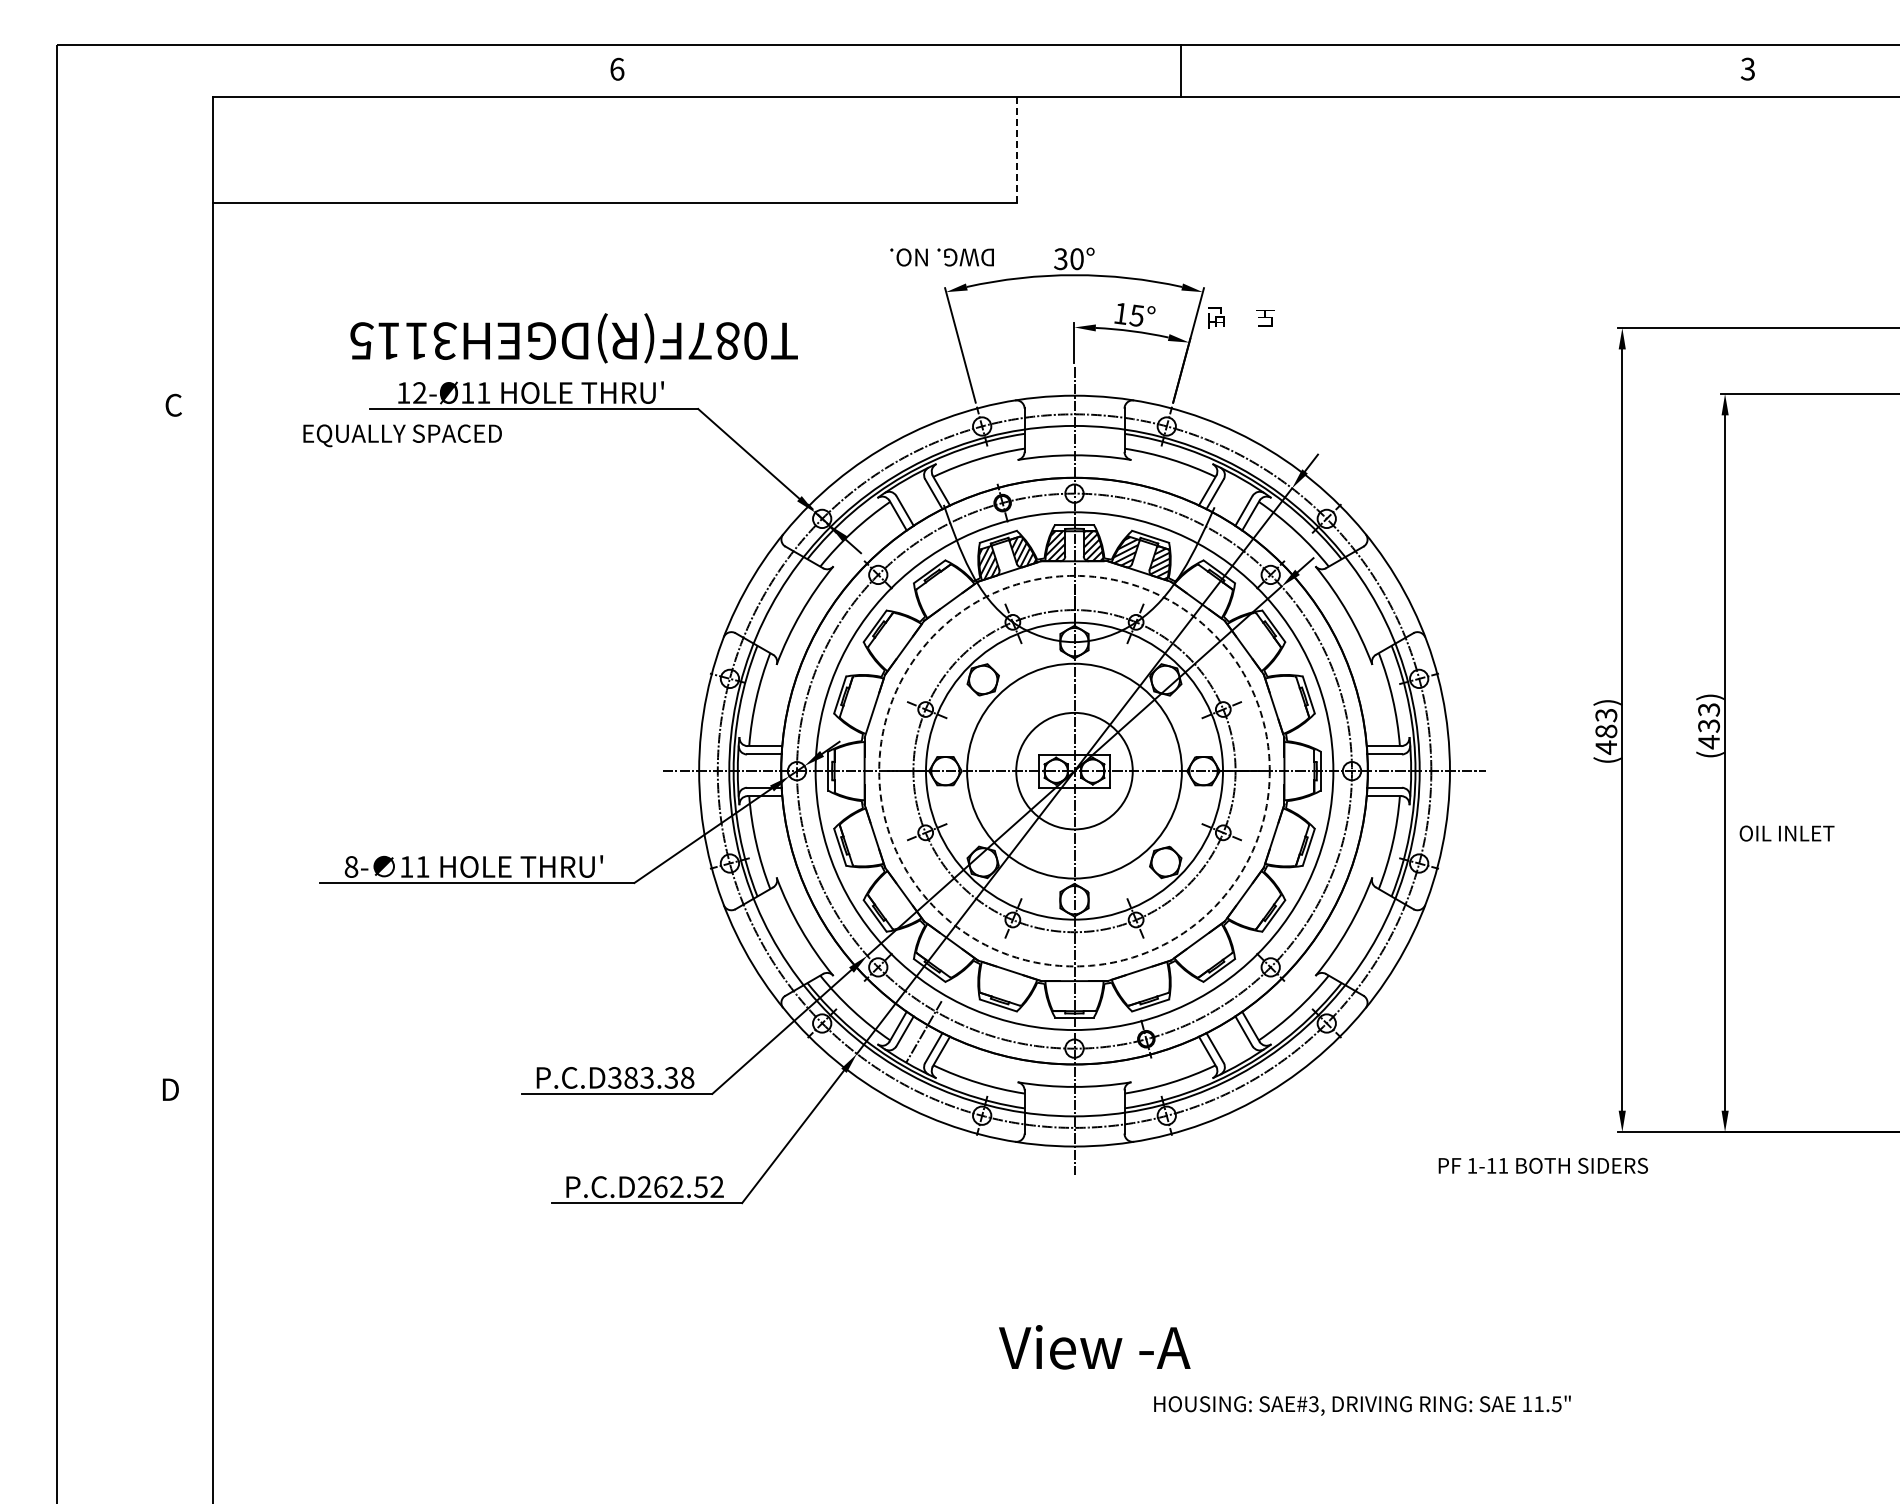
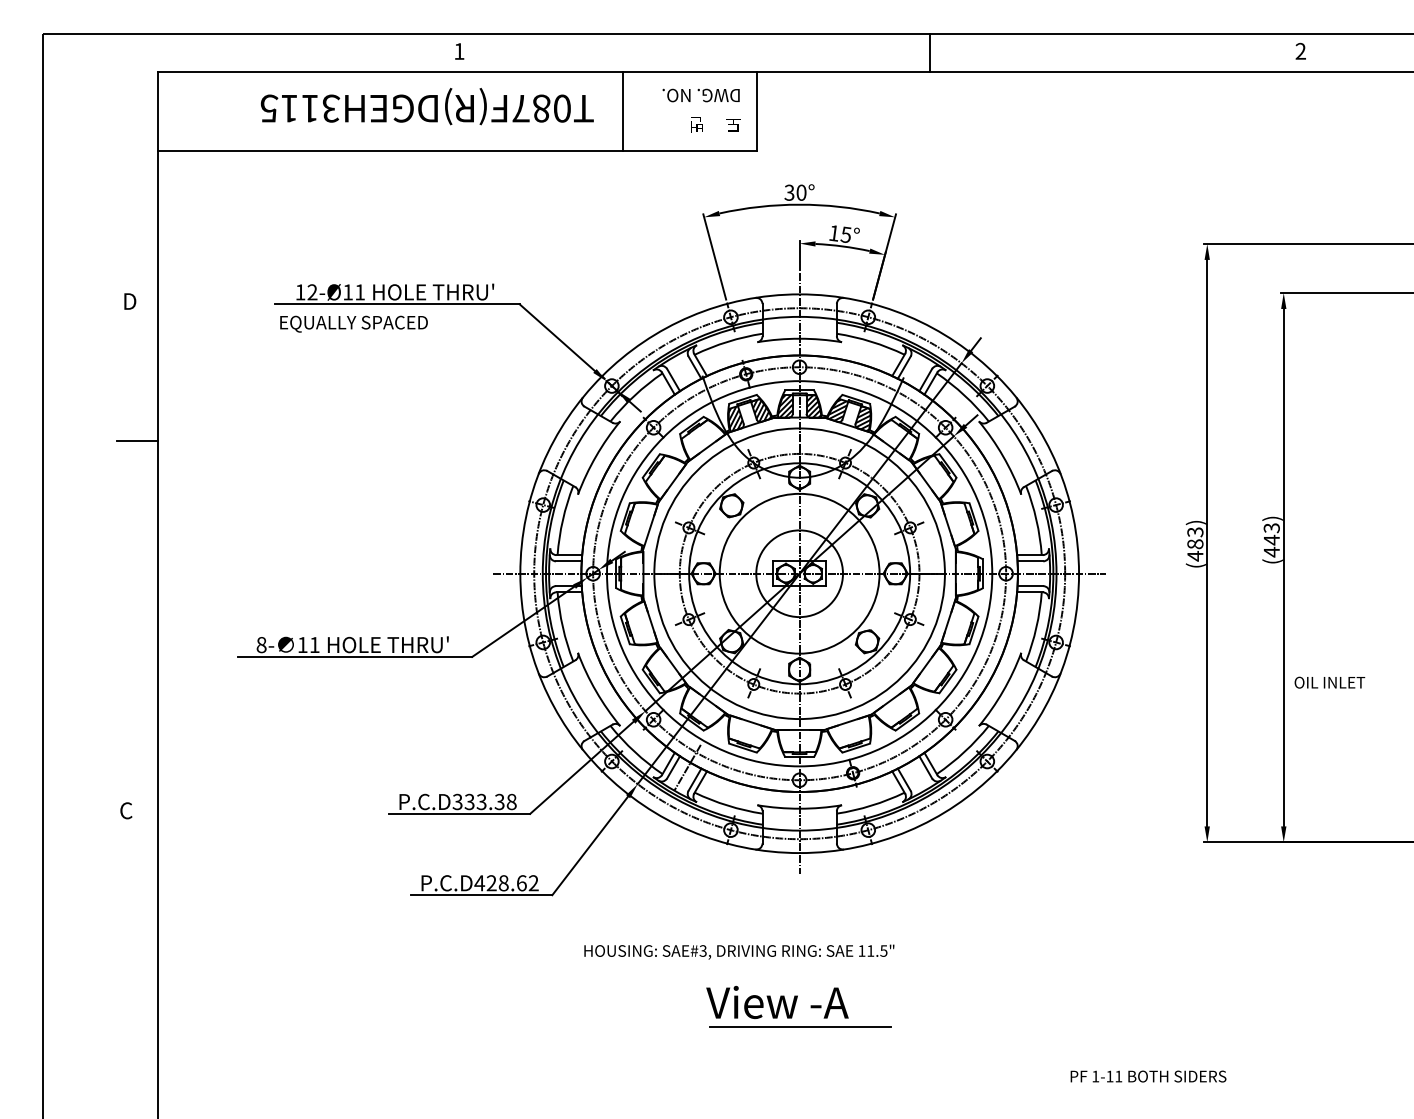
text: (617, 68) -> (459, 50), 6 -> 1
text: (1747, 69) -> (1300, 51), 3 -> 2
line: (1180, 71) -> (929, 53), moved
line: (836, 149) -> (622, 111), added
line: (1016, 149) -> (756, 111), dashed -> solid
text: (941, 257) -> (700, 95), moved
text: (1241, 317) -> (715, 124), moved
text: (573, 338) -> (426, 106), moved
text: (173, 404) -> (129, 300), C -> D
text: (402, 435) -> (353, 323), moved
line: (184, 593) -> (137, 441), added
text: (1709, 725) -> (1272, 539), (433) -> (443)
circle: (1074, 770) -> (799, 573), dashed -> solid
text: (1786, 833) -> (1329, 682), moved
text: (630, 1077) -> (469, 801), P.C.D383.38 -> P.C.D333.38
text: (169, 1089) -> (126, 810), D -> C
text: (1543, 1165) -> (1148, 1076), moved
text: (672, 1187) -> (500, 883), P.C.D262.52 -> P.C.D428.62
text: (1094, 1347) -> (777, 1002), moved
line: (1075, 1380) -> (800, 1027), added
text: (1362, 1405) -> (739, 952), moved

